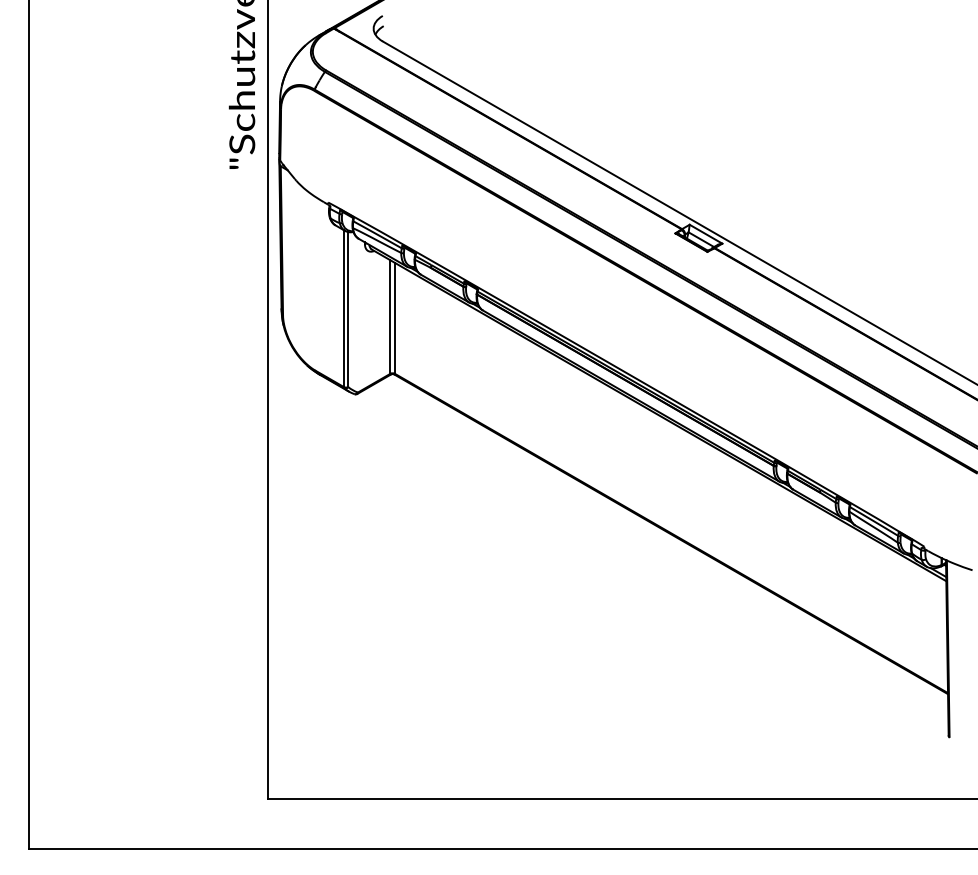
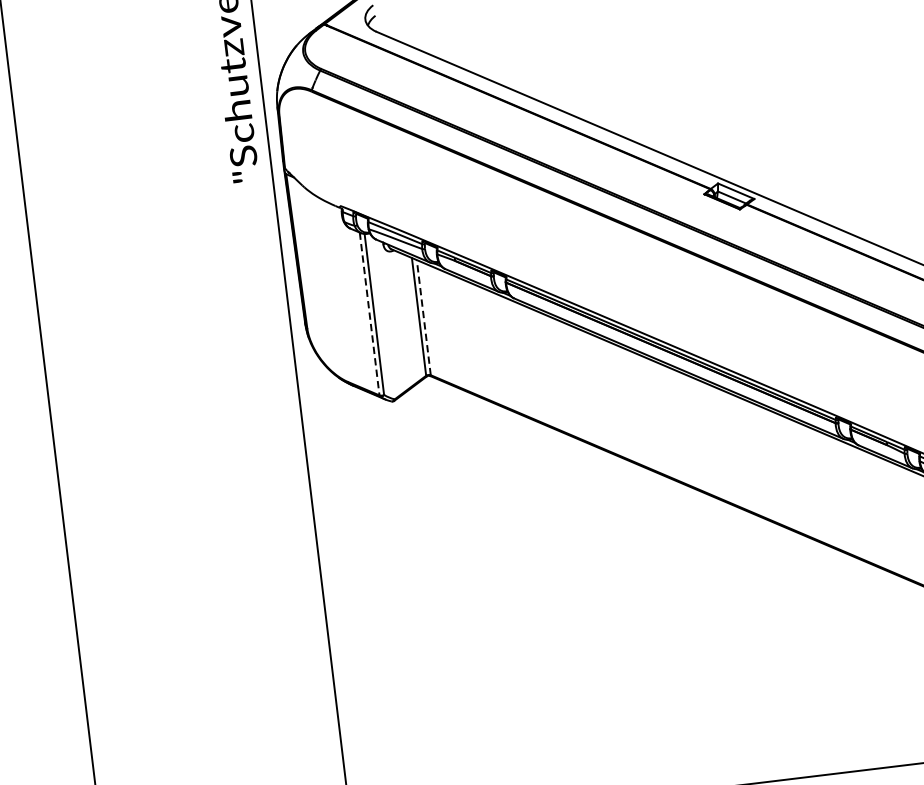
line: (343, 309) -> (369, 314), solid -> dashed
line: (394, 317) -> (423, 316), solid -> dashed

